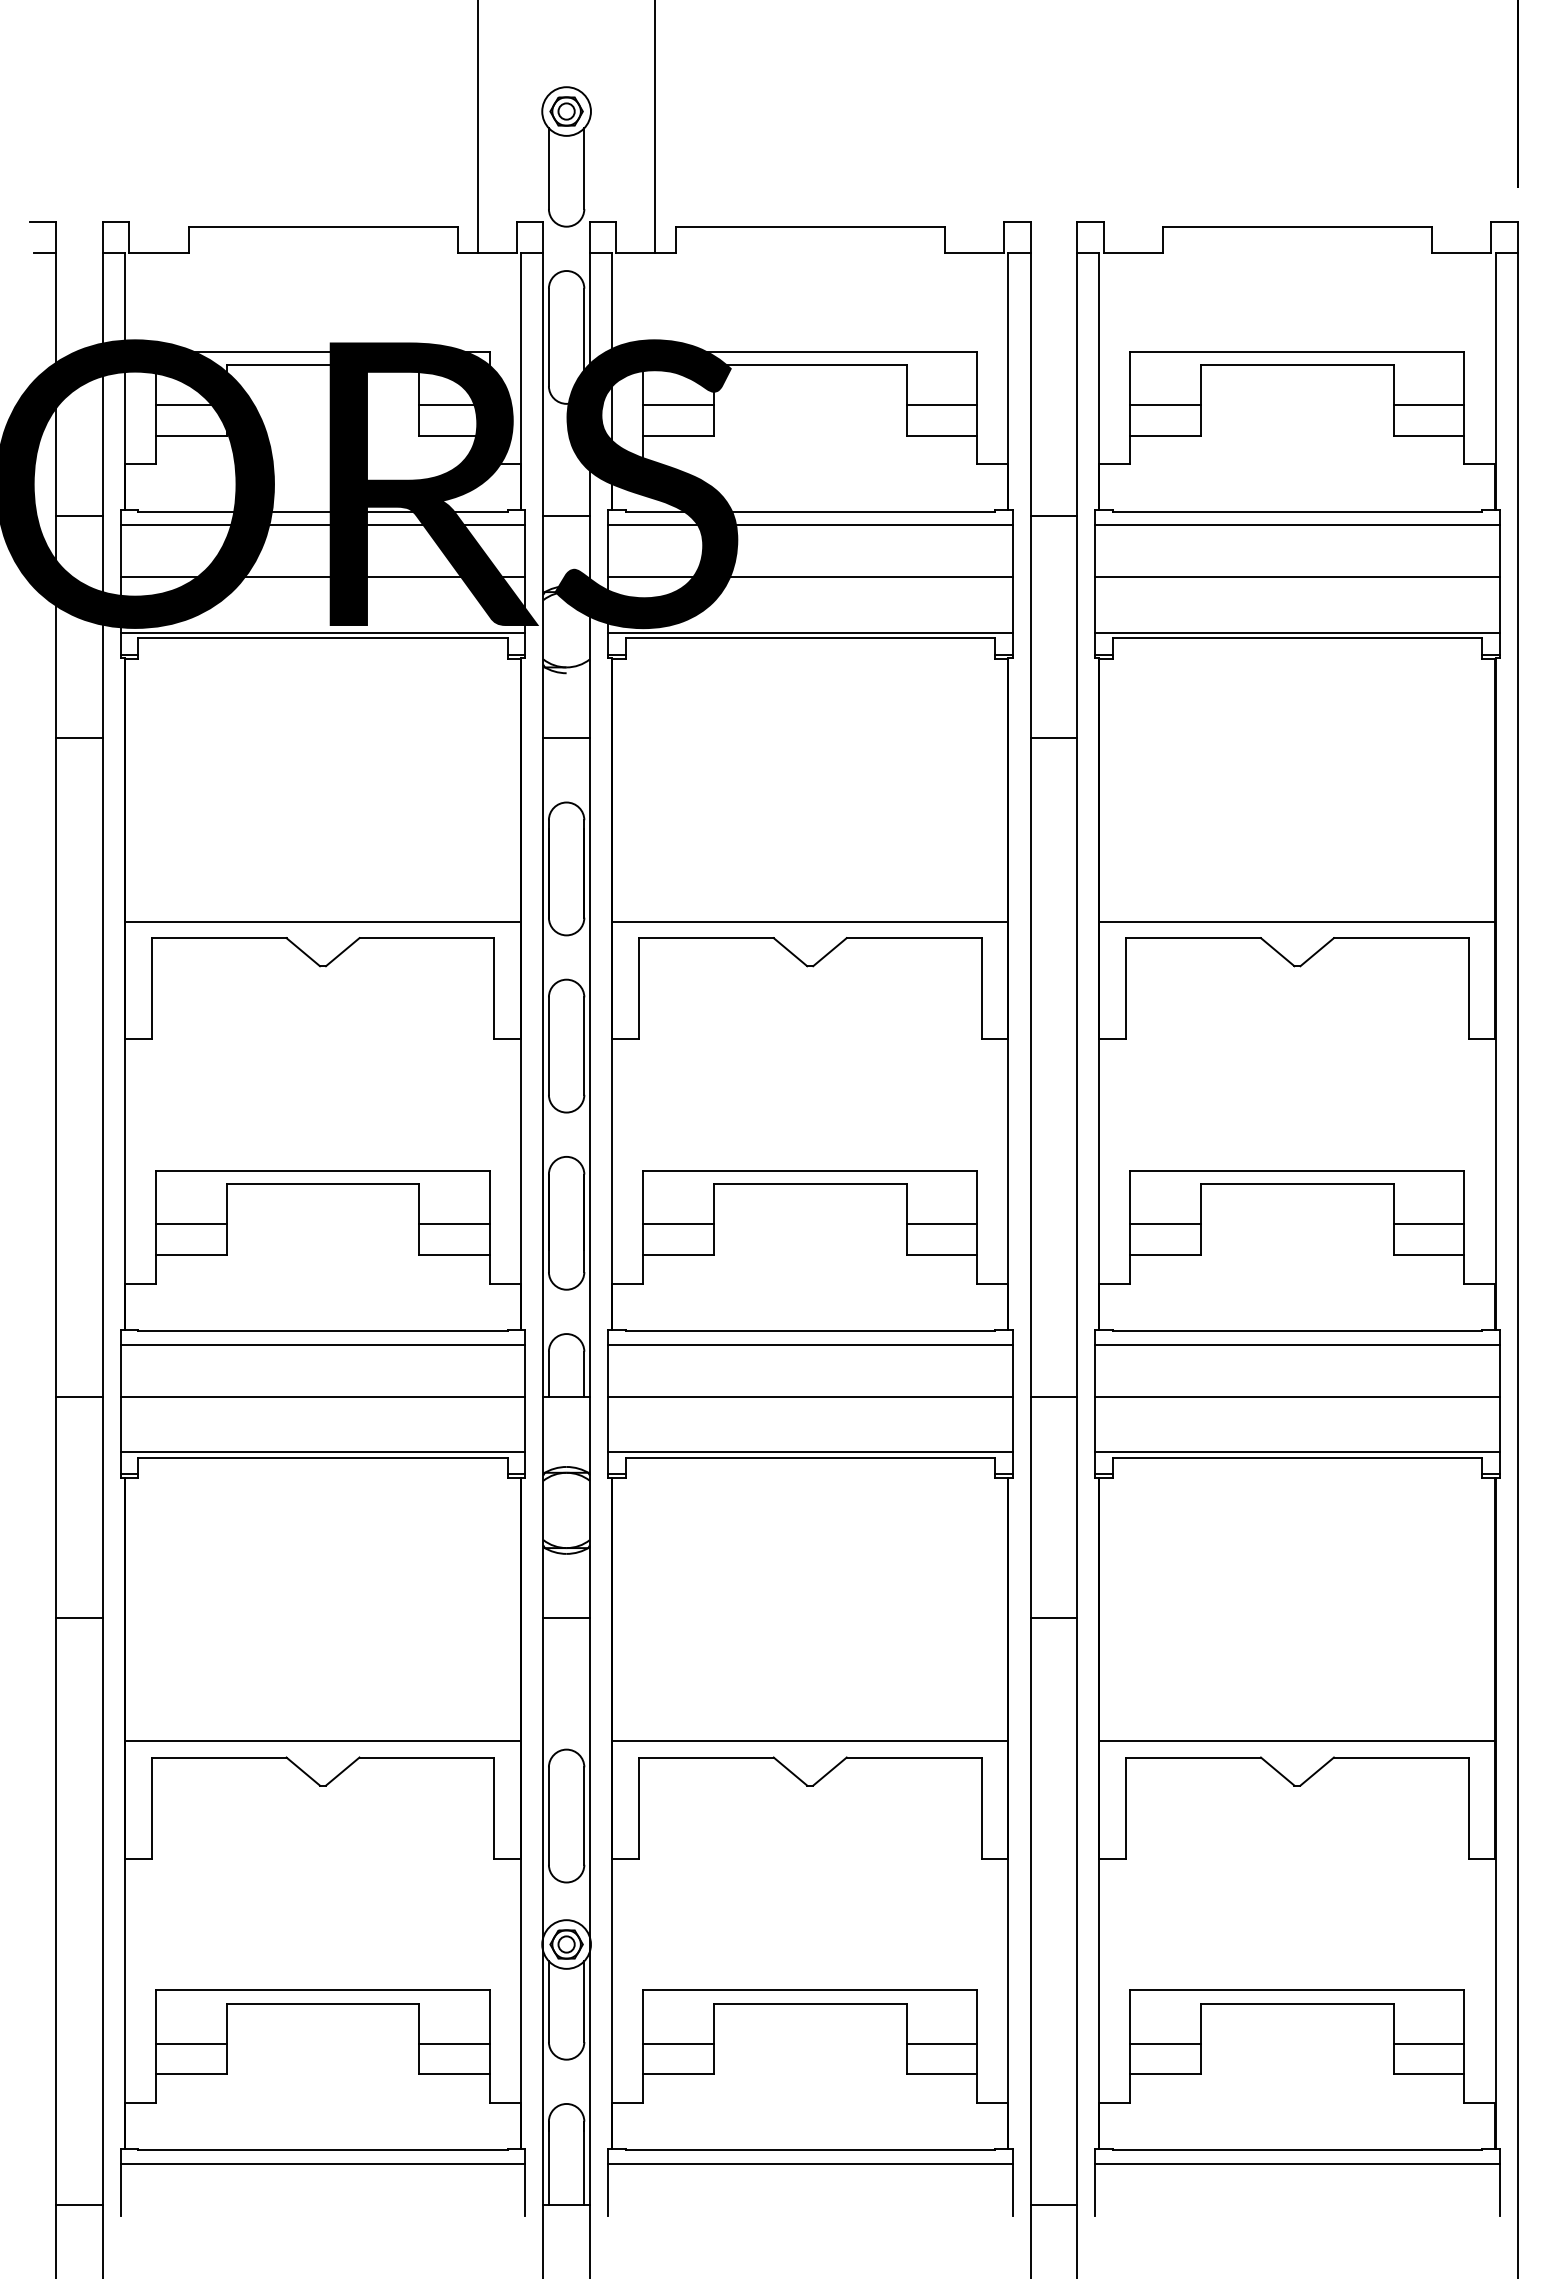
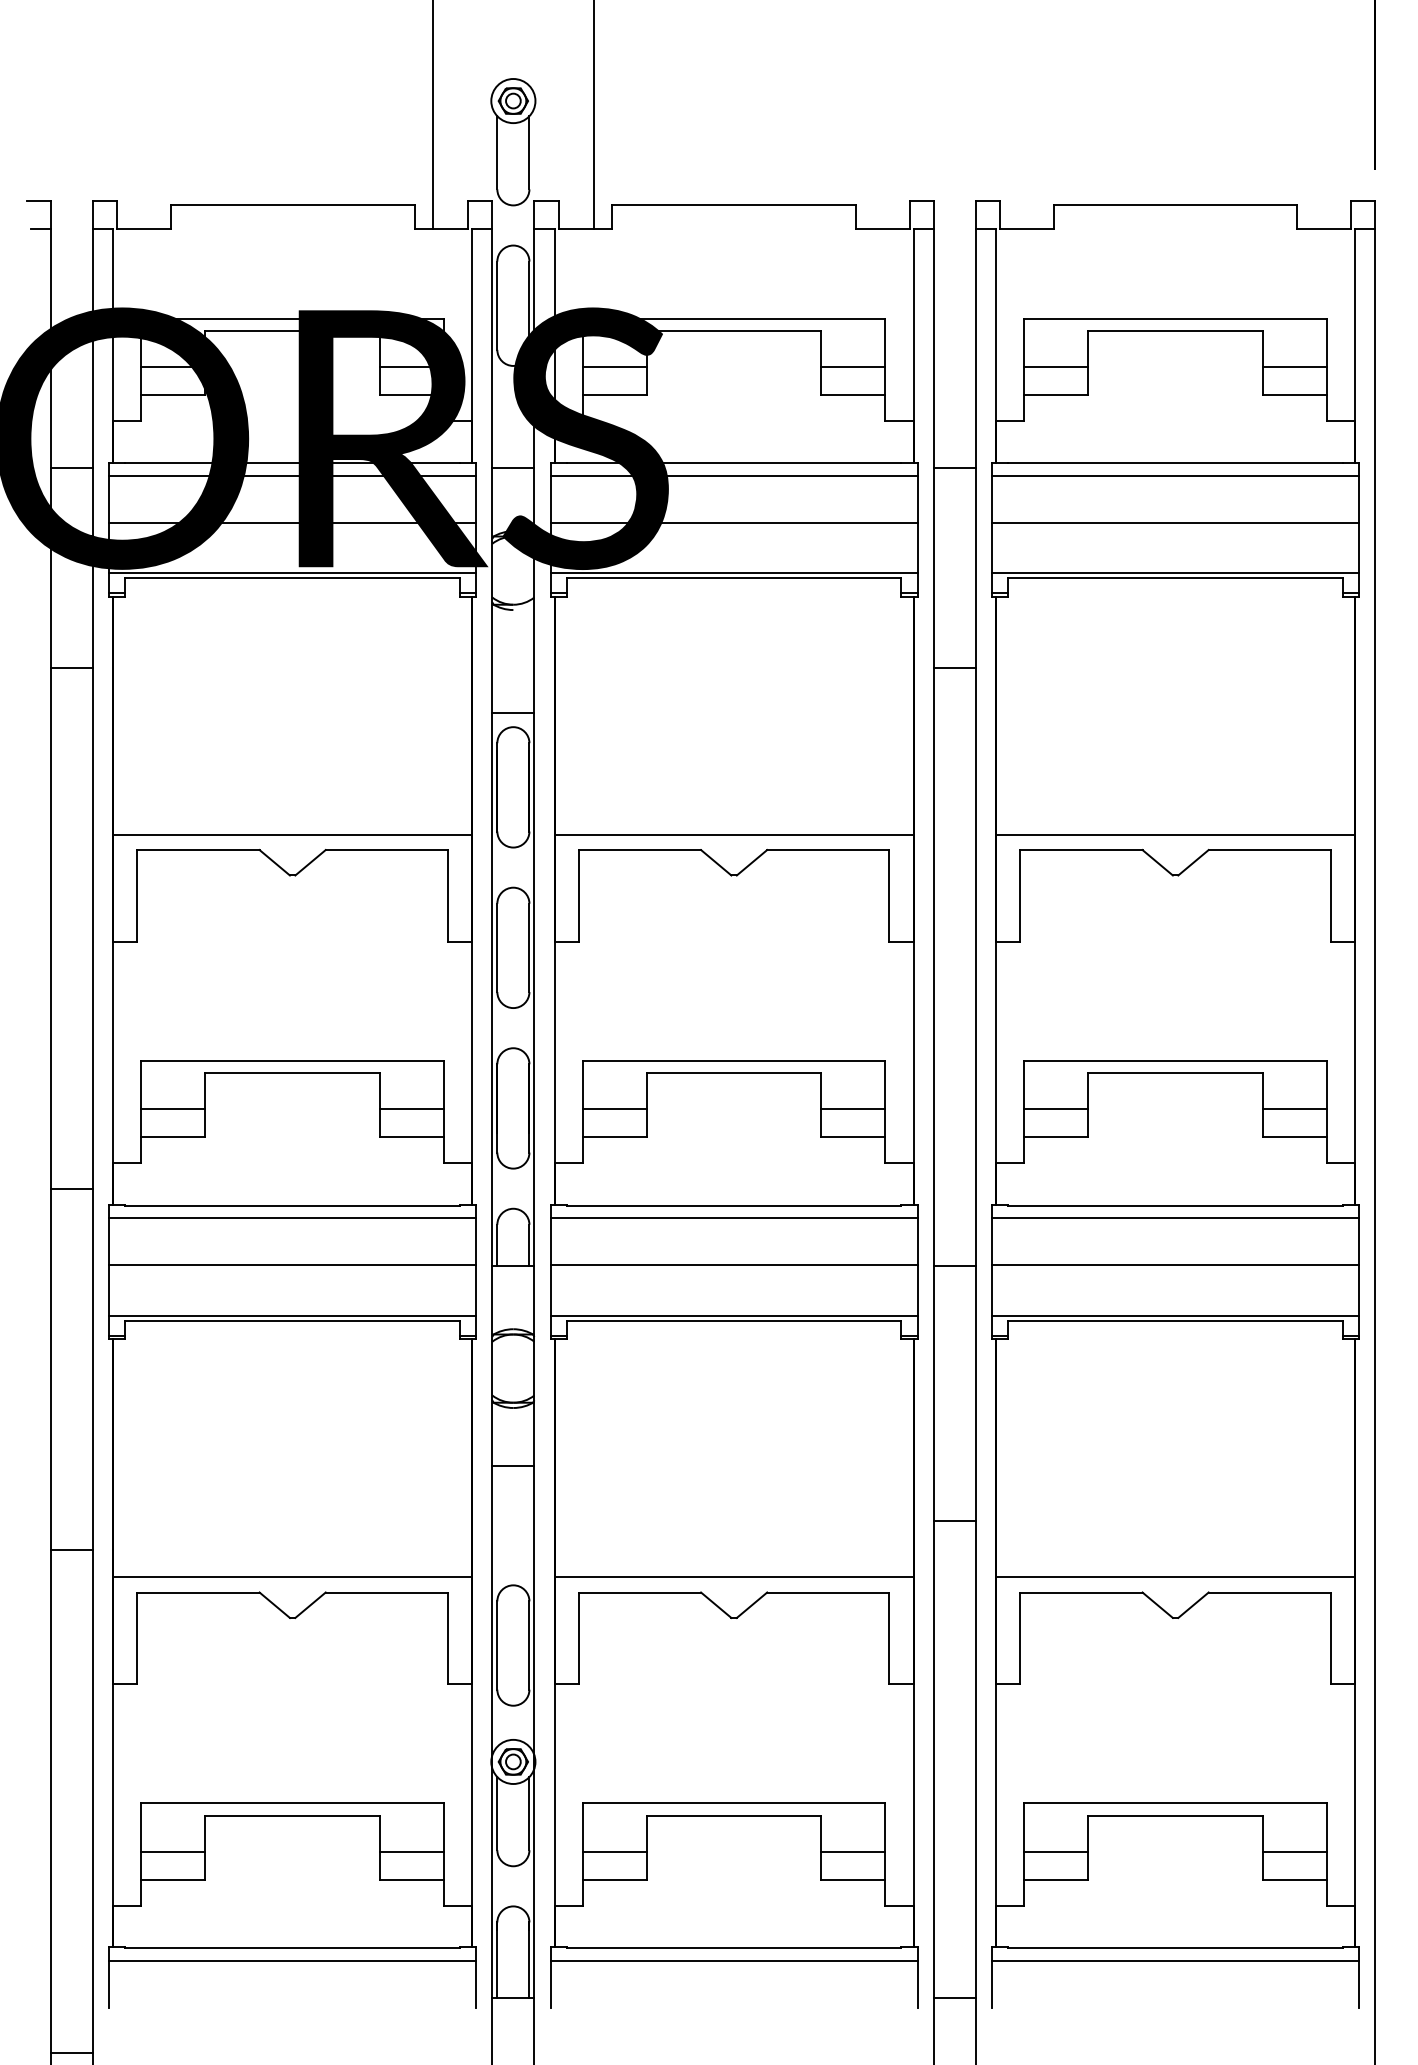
line: (566, 737) -> (513, 712), moved
line: (79, 1396) -> (72, 1188), moved
line: (79, 1618) -> (72, 1549), moved
line: (1053, 1618) -> (954, 1520), moved
line: (79, 2205) -> (72, 2053), moved

